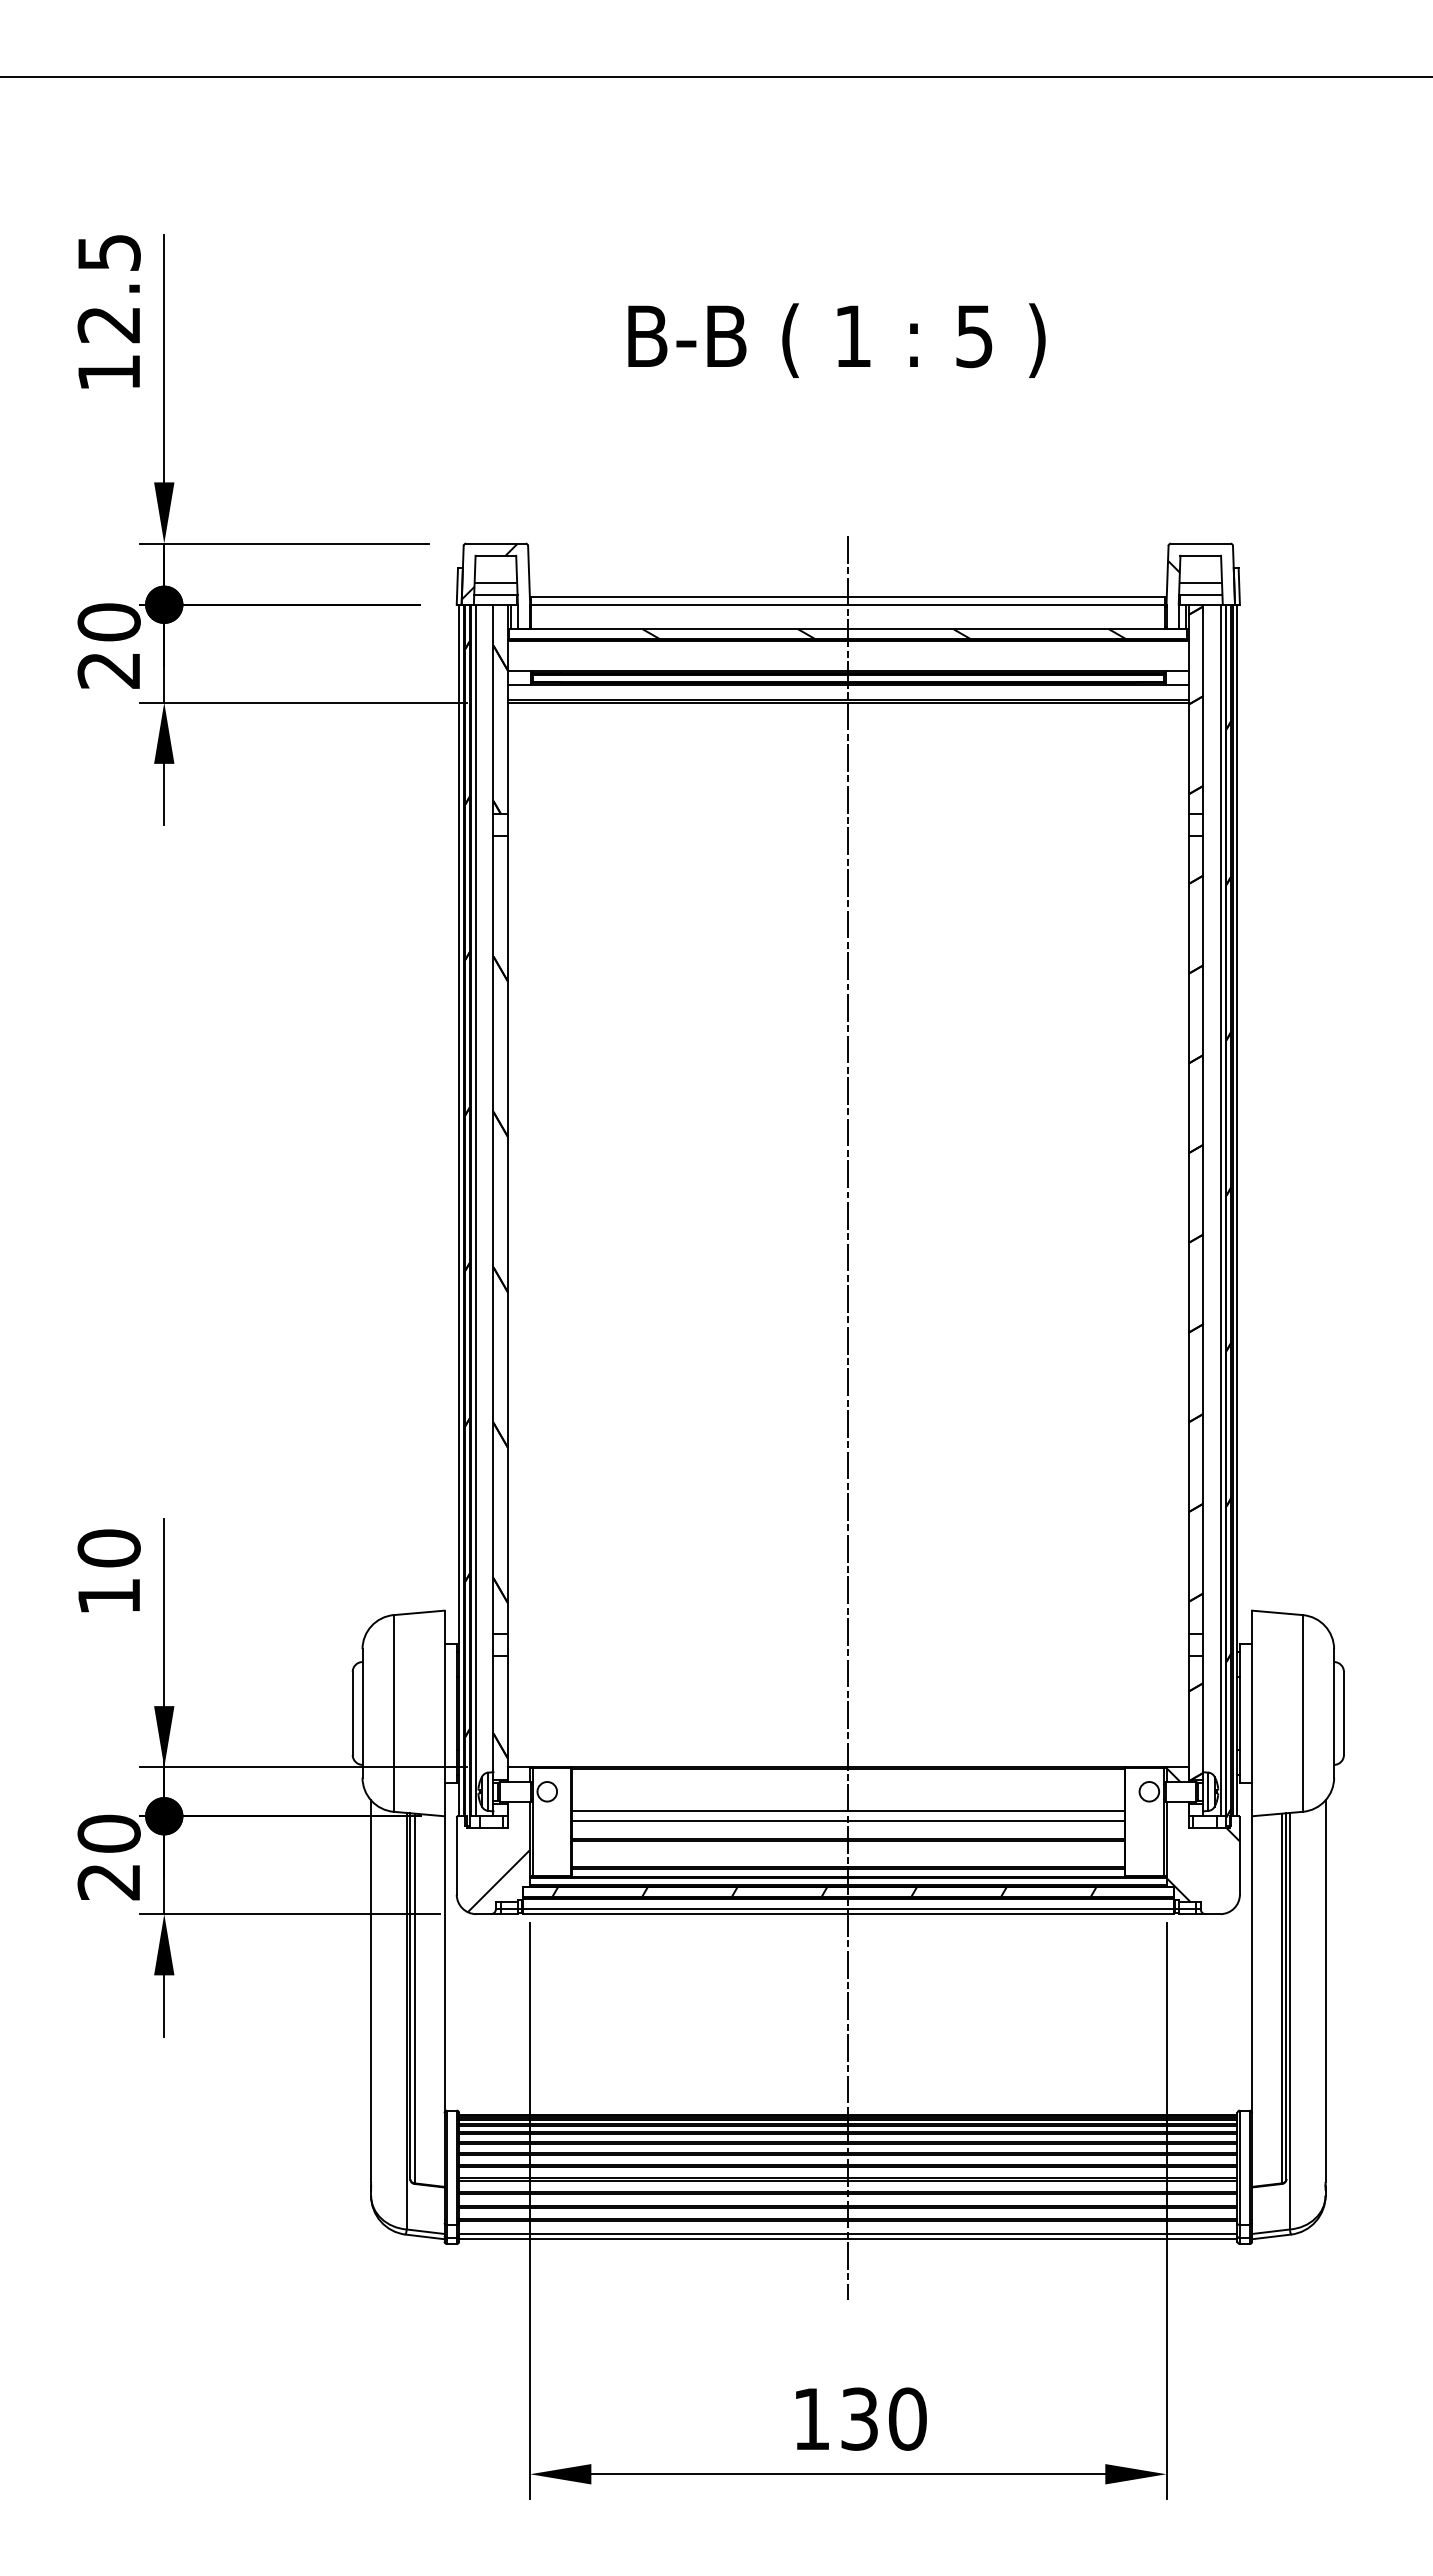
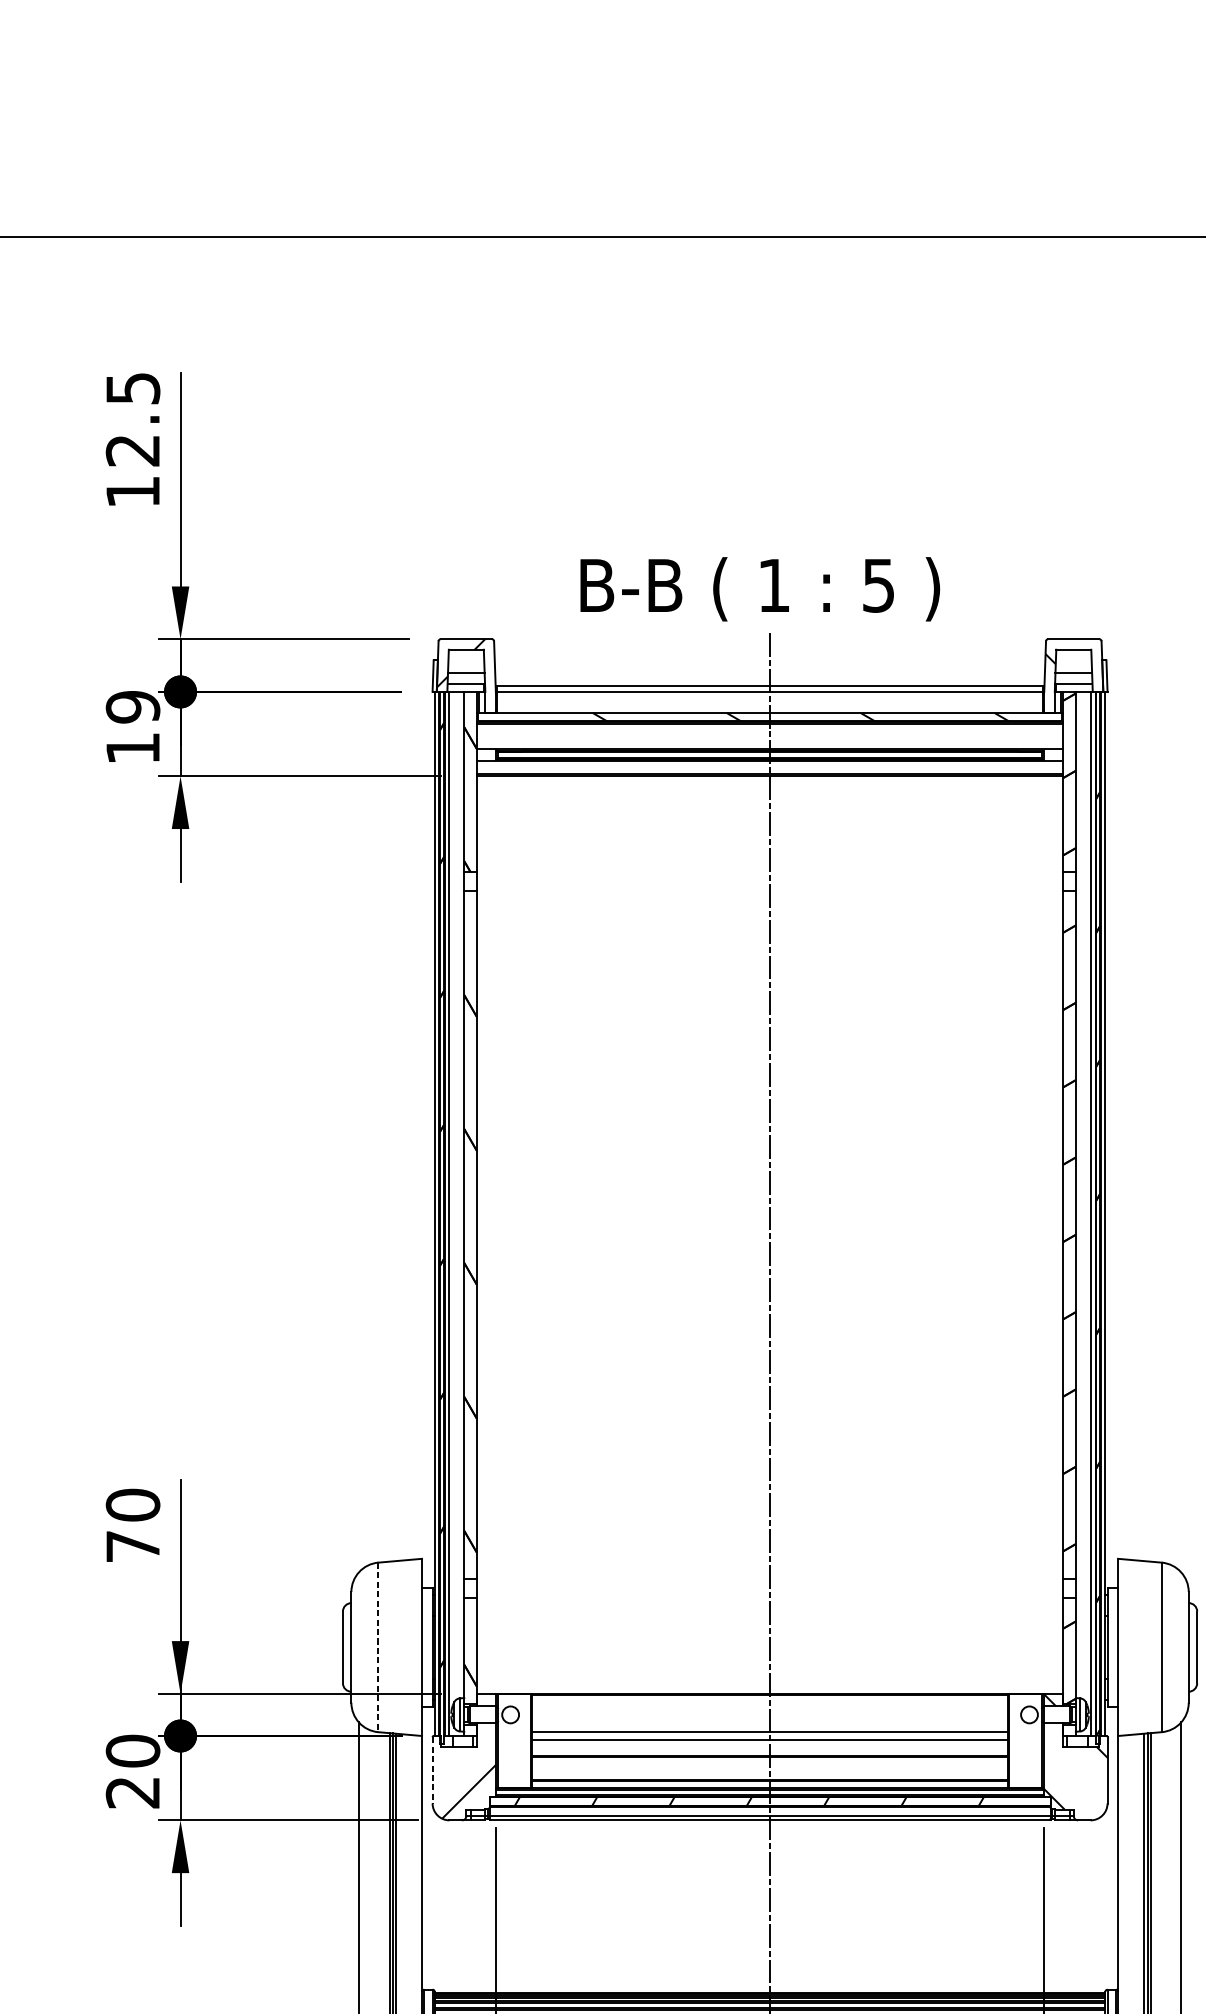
text: (836, 340) -> (759, 589), moved
text: (108, 645) -> (132, 727), 20 -> 19
text: (108, 1596) -> (132, 1546), 10 -> 70
line: (393, 1713) -> (378, 1647), solid -> dashed
line: (456, 1856) -> (432, 1770), solid -> dashed

